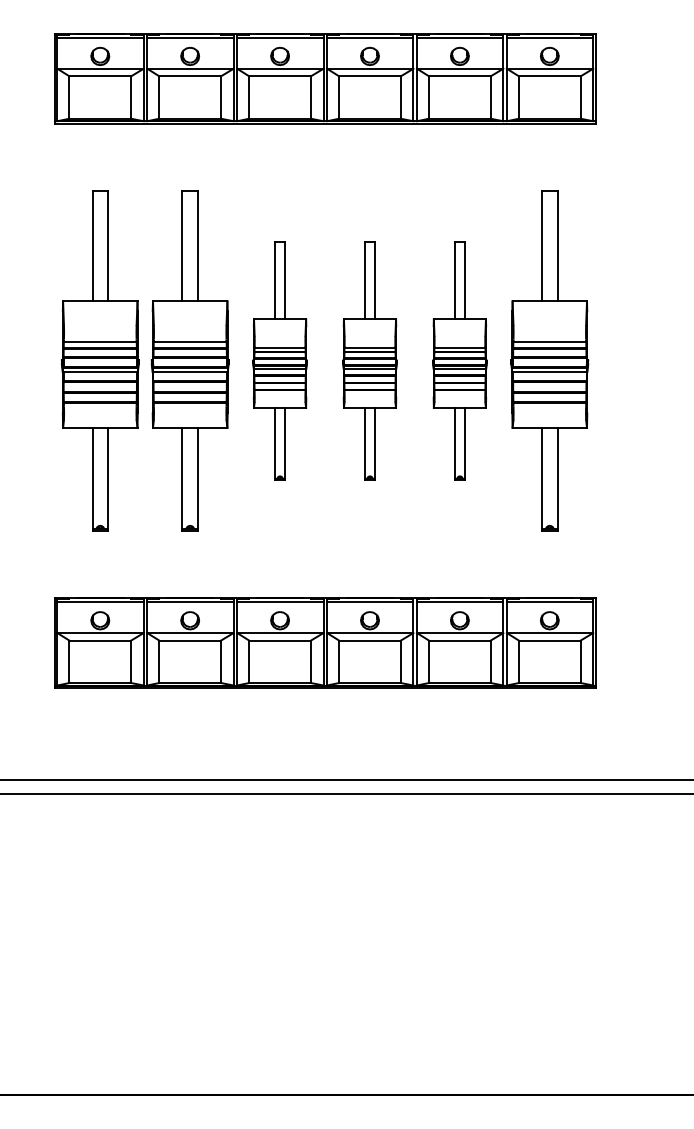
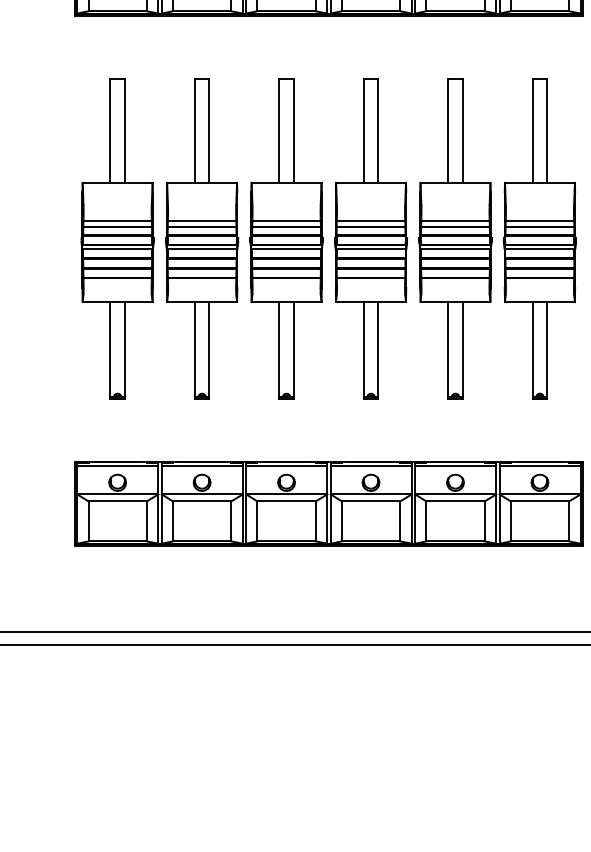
part: (279, 360) -> (286, 238), size x1.43
part: (369, 360) -> (370, 238), size x1.43
part: (459, 360) -> (455, 238), size x1.43

